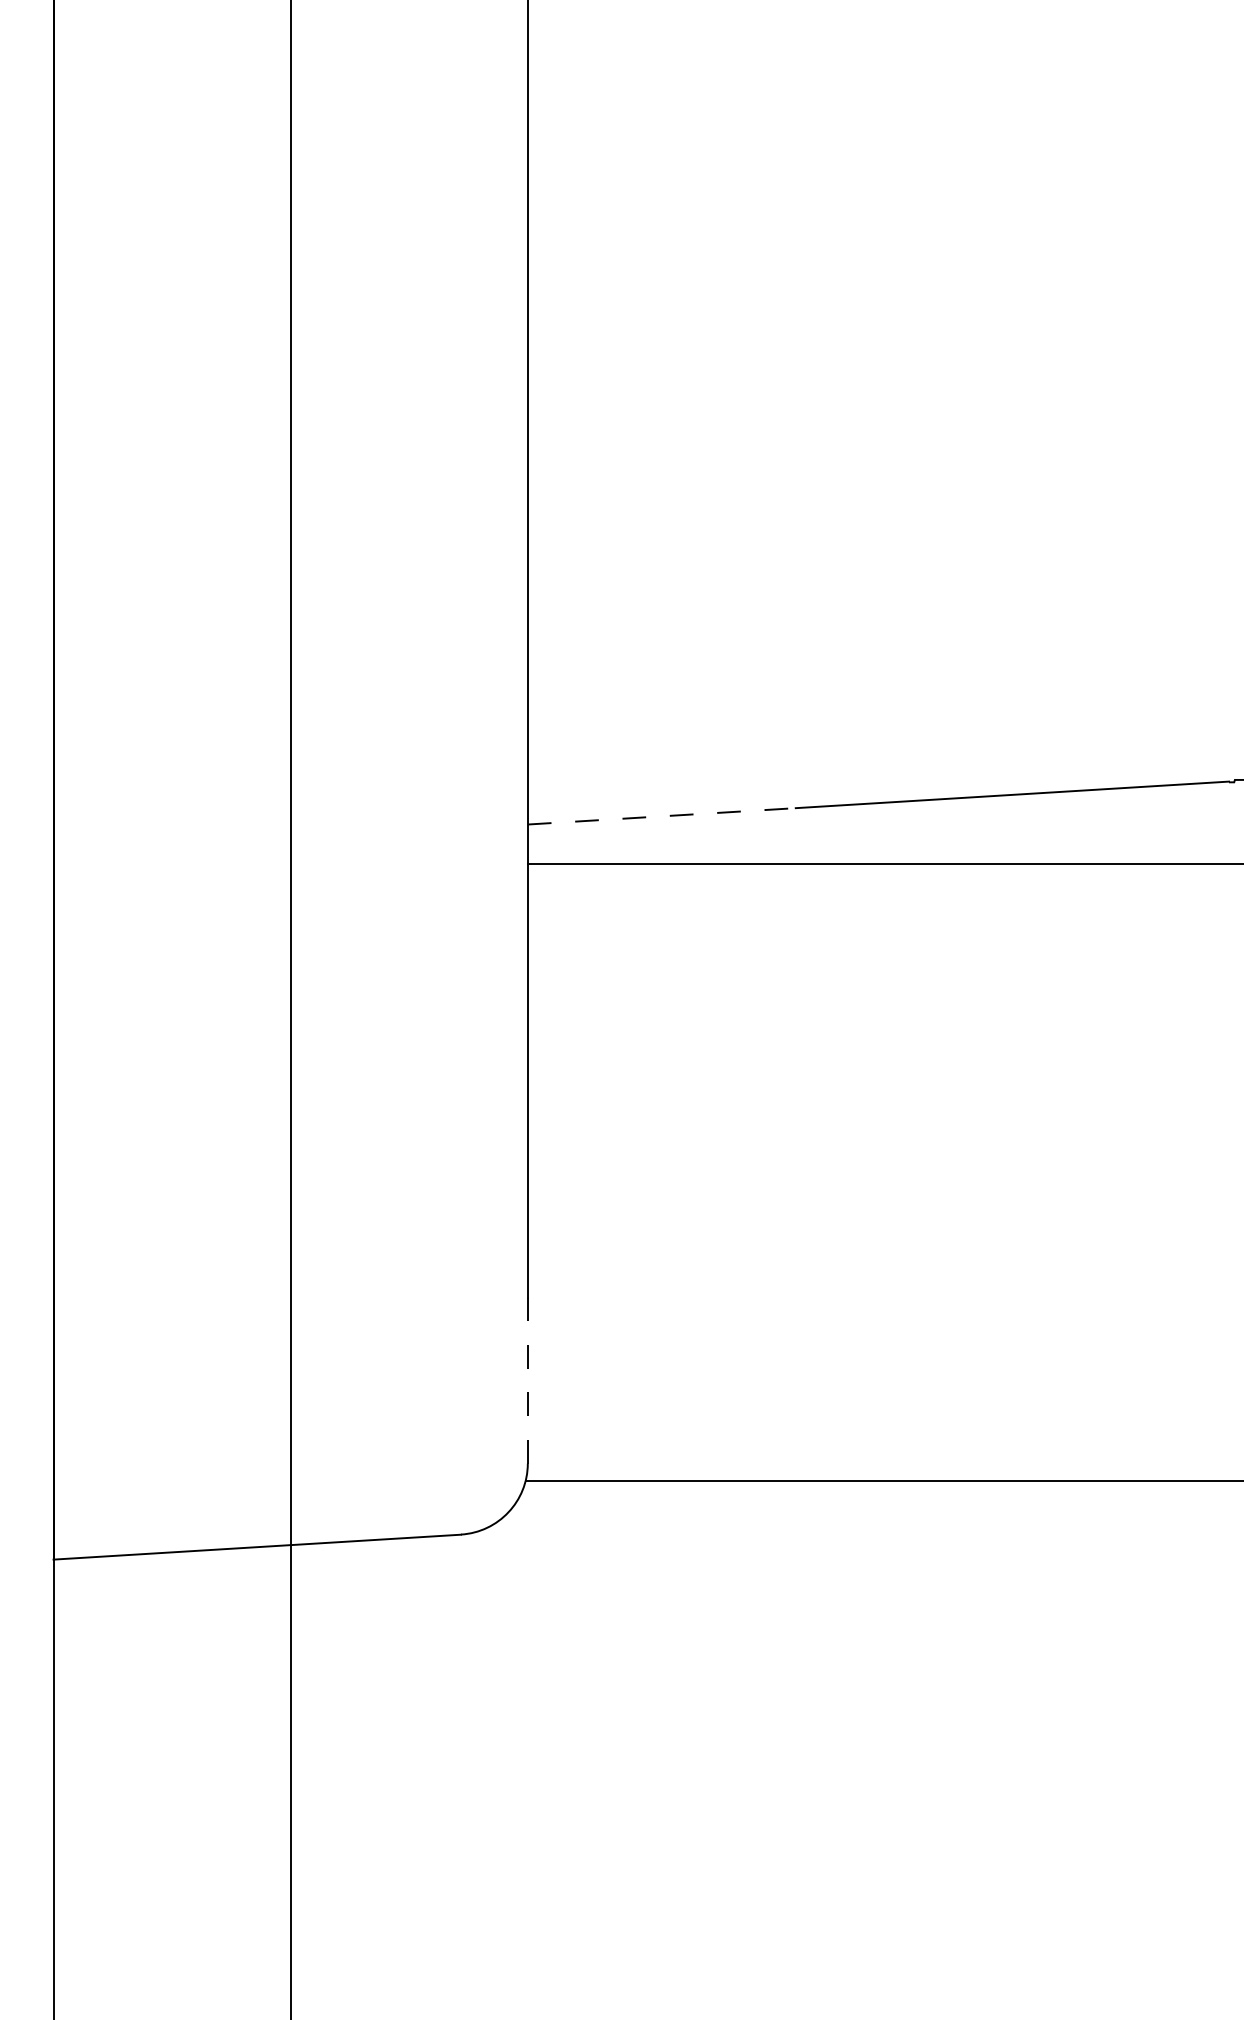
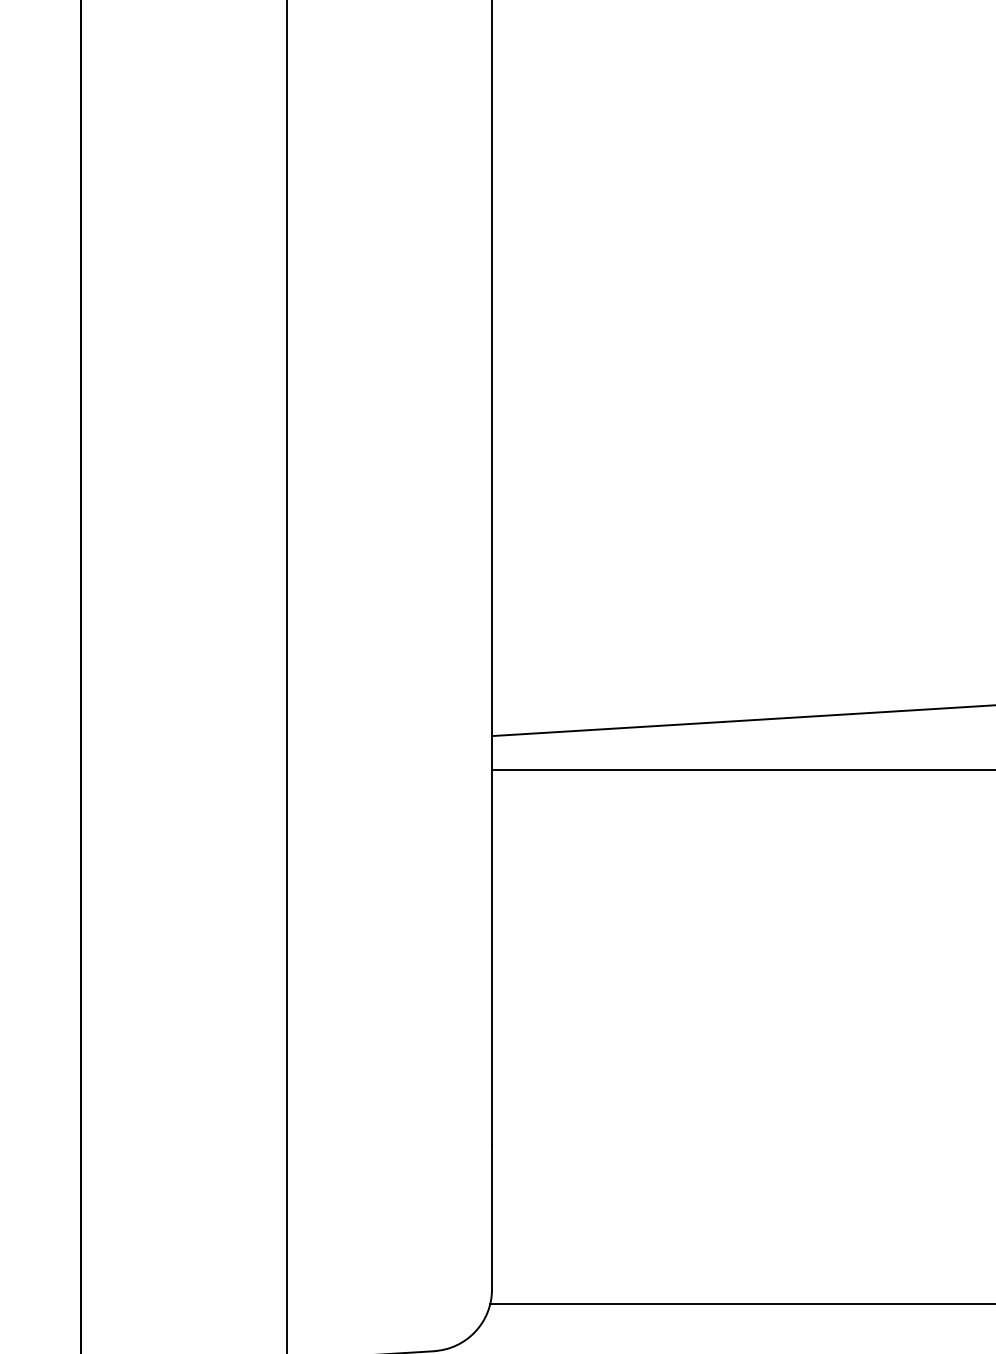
line: (662, 816) -> (608, 729), dashed -> solid
line: (527, 1380) -> (491, 1217), dashed -> solid

